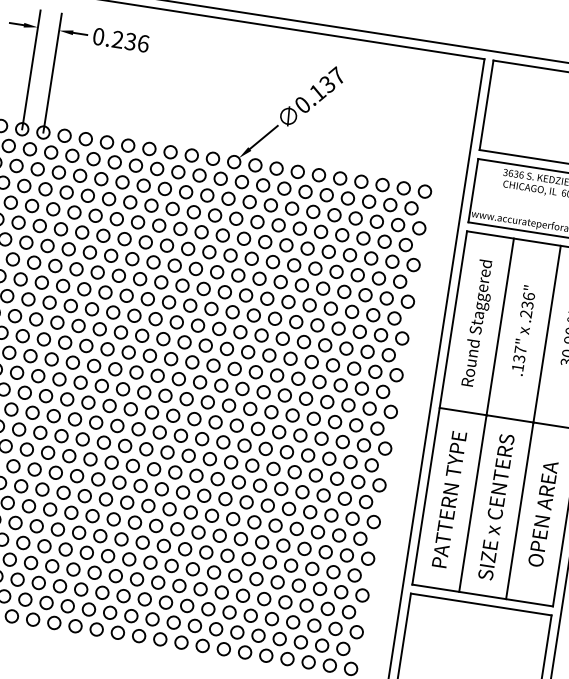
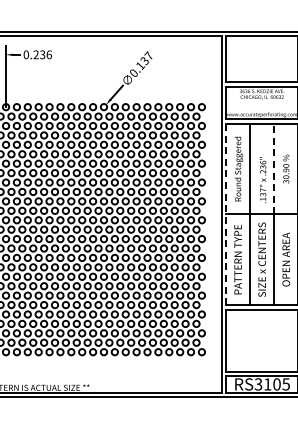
text: (524, 329) -> (263, 179), moved
line: (547, 332) -> (274, 168), solid -> dashed
line: (440, 408) -> (226, 214), solid -> dashed

